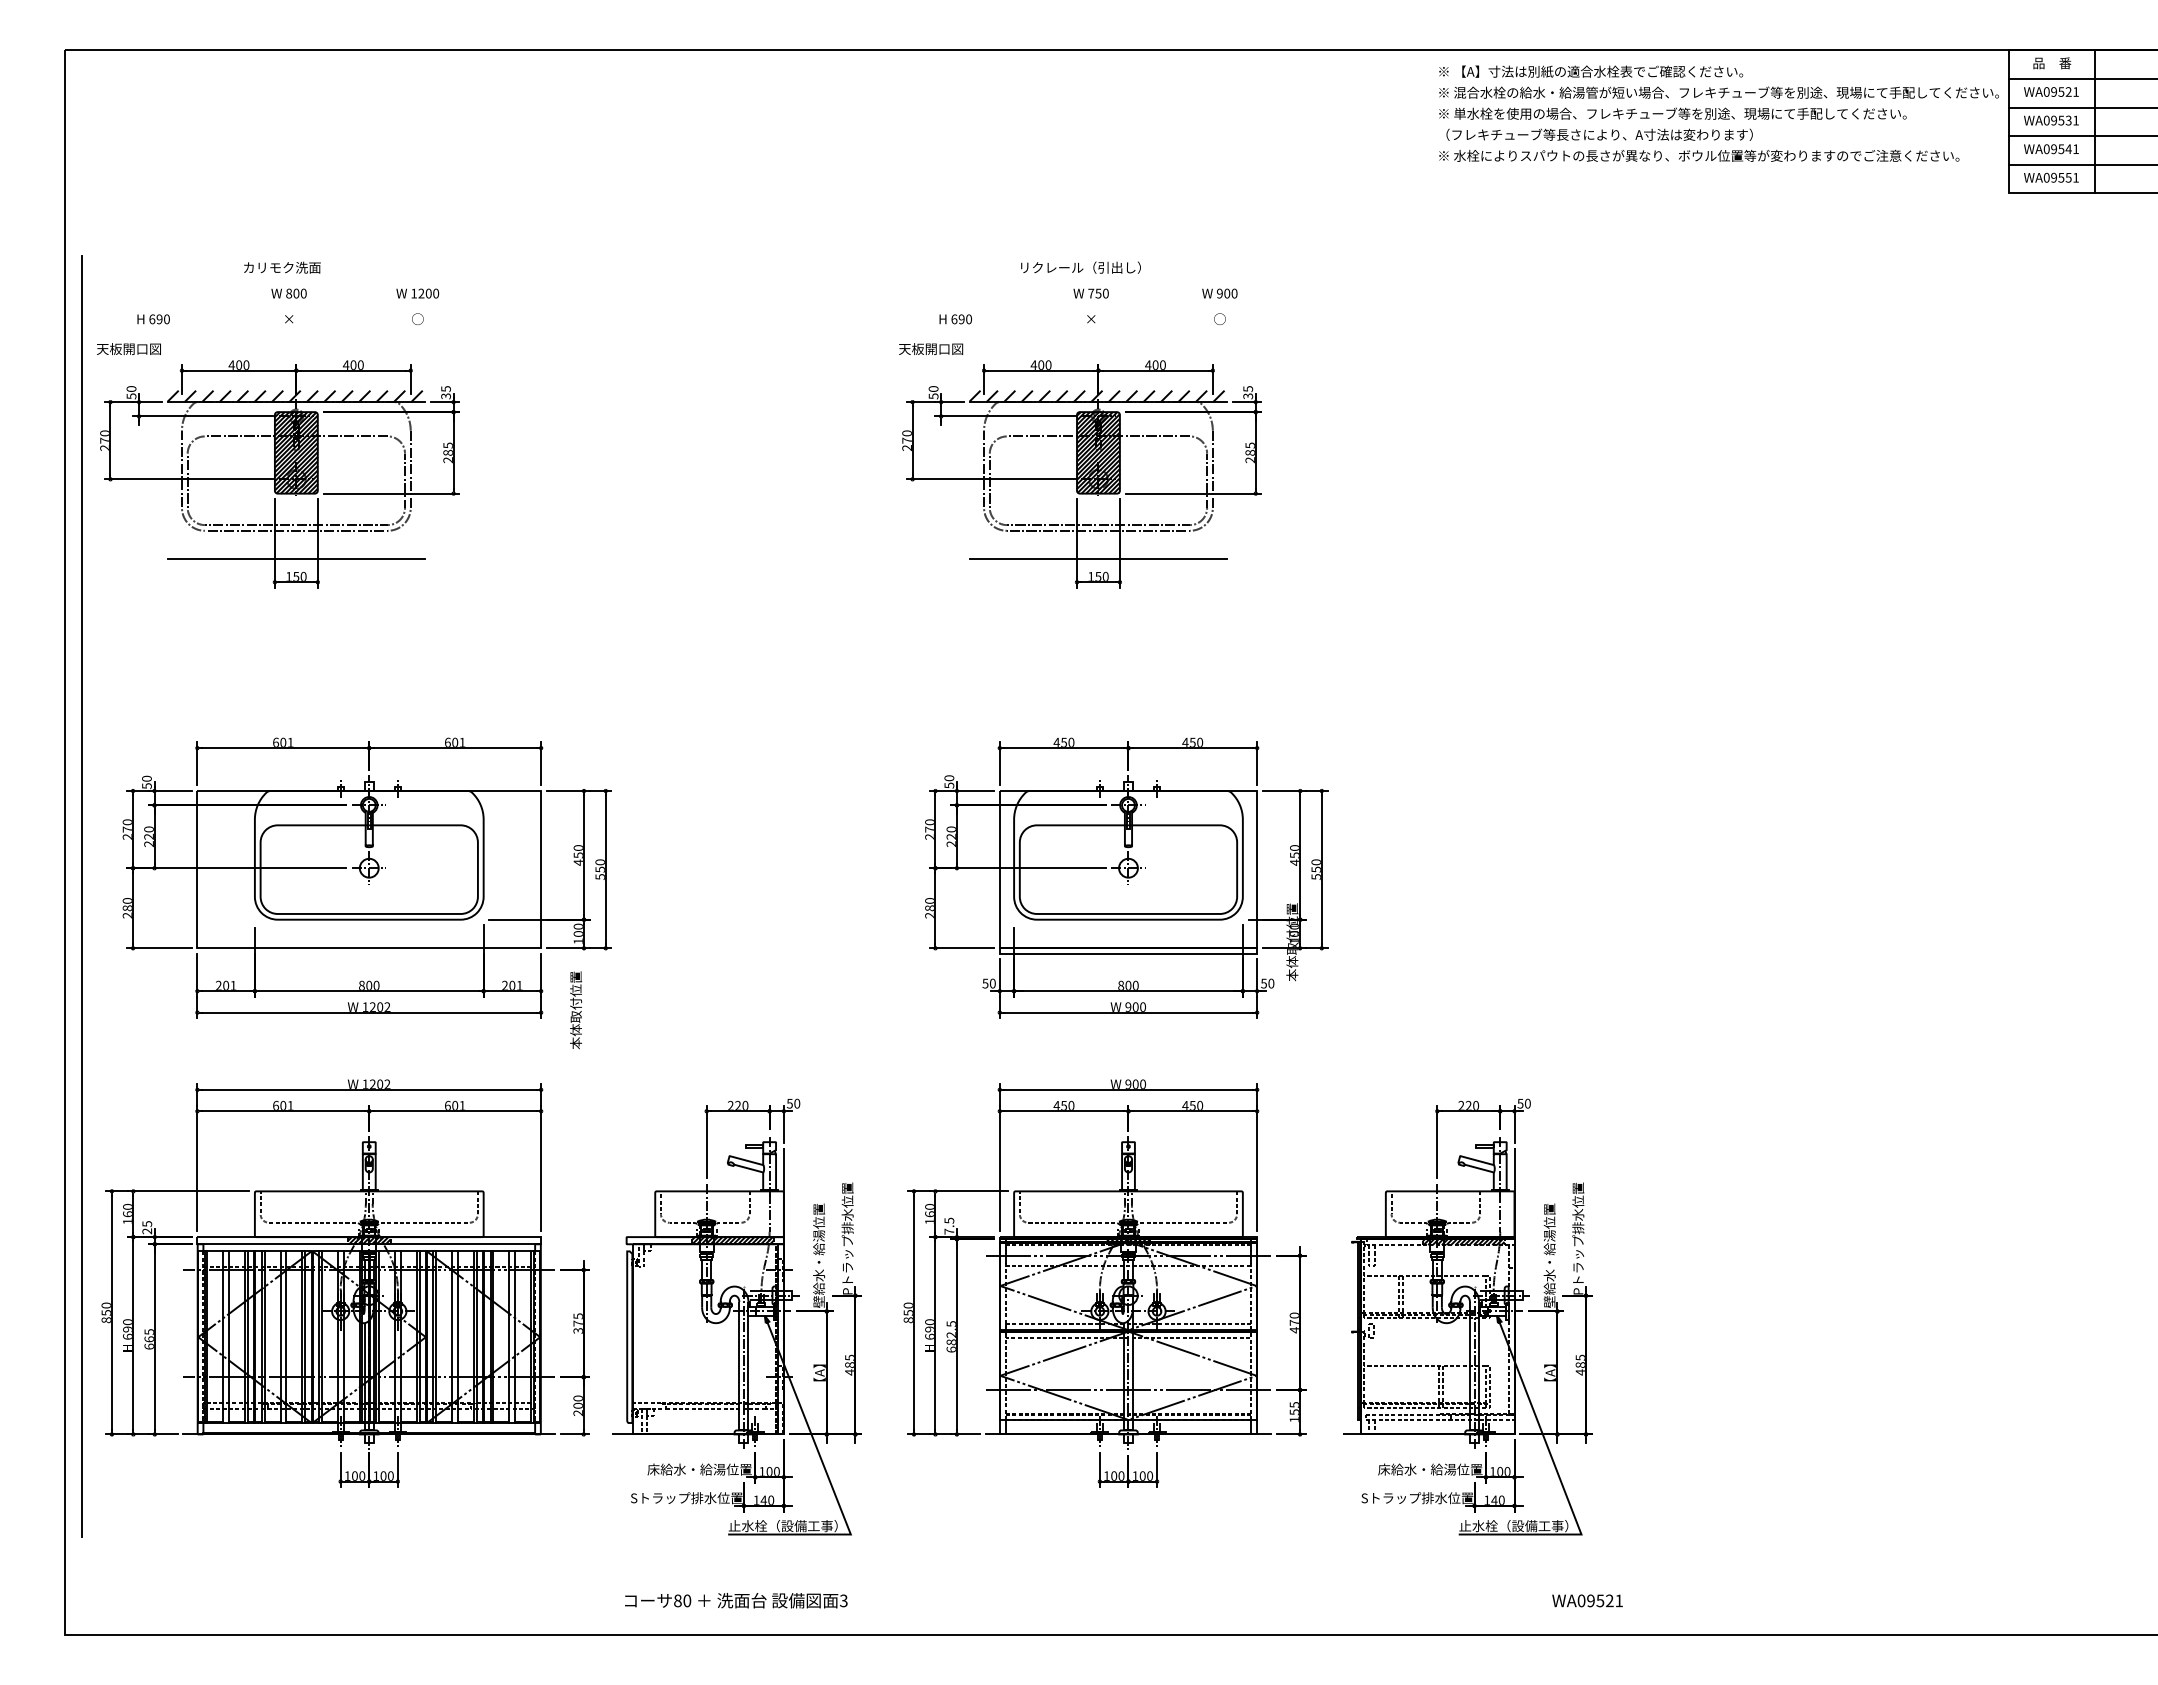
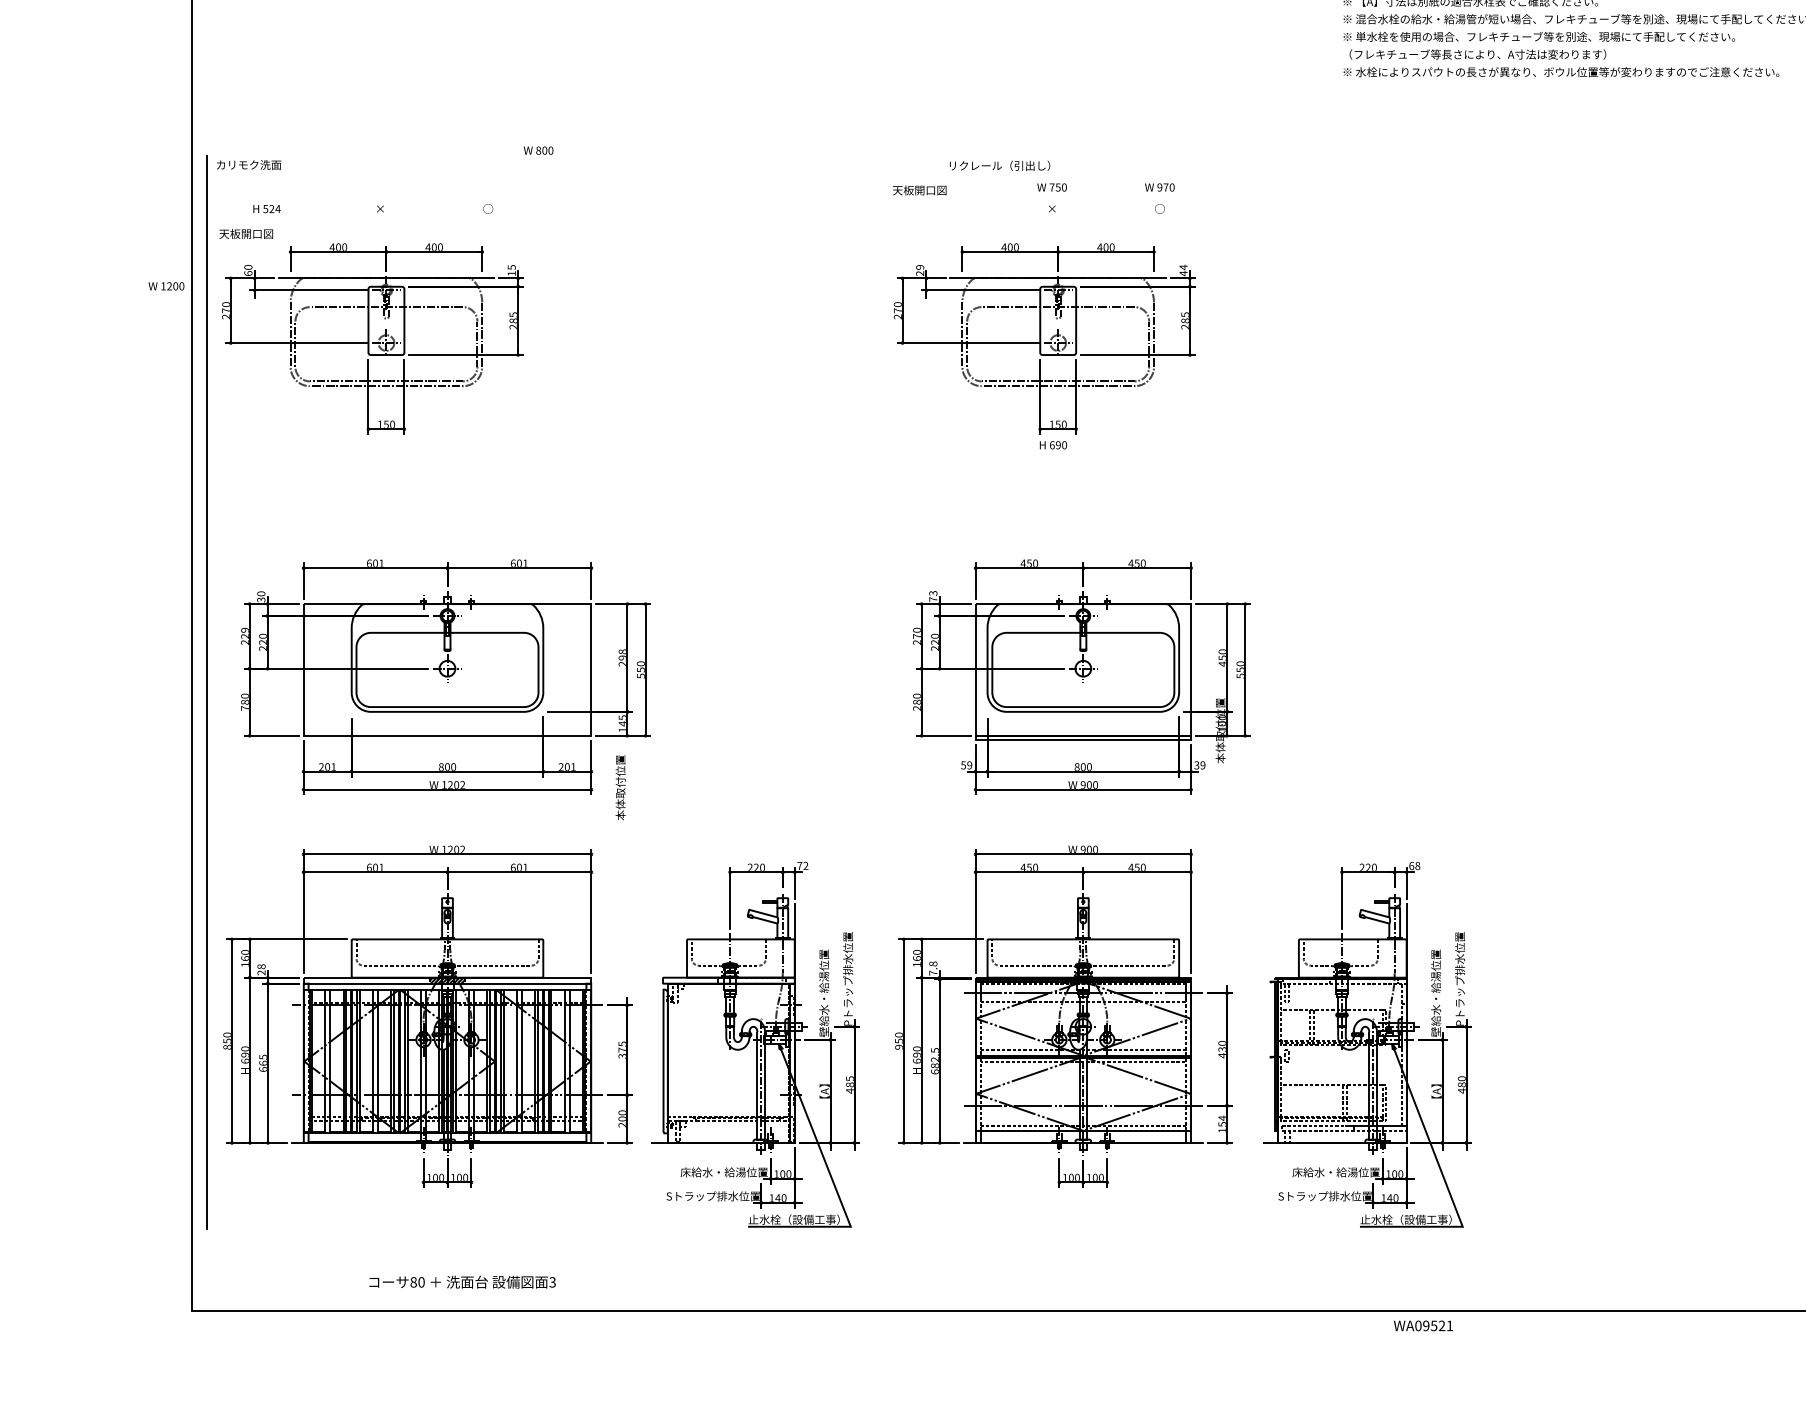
text: (282, 267) -> (249, 164), moved
text: (1080, 267) -> (999, 165), moved
text: (288, 293) -> (538, 150), moved
text: (417, 293) -> (166, 286), moved
text: (1227, 293) -> (1166, 187), 900 -> 970
text: (159, 319) -> (271, 209), 690 -> 524
text: (955, 319) -> (1053, 445), moved
text: (931, 349) -> (920, 190), moved
text: (933, 392) -> (920, 270), 50 -> 29
text: (1248, 392) -> (1183, 270), 35 -> 44
text: (131, 396) -> (248, 273), 50 -> 60
hatch: (294, 396) -> (384, 273), removed
text: (445, 396) -> (511, 273), 35 -> 15
hatch: (1096, 396) -> (1056, 273), removed
hatch: (295, 452) -> (385, 320), removed
hatch: (1098, 452) -> (1058, 320), removed
line: (296, 559) -> (386, 410), removed
line: (1098, 559) -> (1058, 410), removed
text: (949, 781) -> (933, 596), 50 -> 73
text: (146, 785) -> (260, 599), 50 -> 30
text: (126, 825) -> (244, 632), 270 -> 229
text: (577, 855) -> (621, 658), 450 -> 298
text: (126, 915) -> (244, 708), 280 -> 780
text: (577, 930) -> (621, 720), 100 -> 145
text: (992, 983) -> (969, 765), 50 -> 59
text: (1267, 983) -> (1199, 765), 50 -> 39
text: (793, 1103) -> (802, 865), 50 -> 72
text: (1523, 1103) -> (1414, 865), 50 -> 68
text: (949, 1220) -> (933, 963), 7.5 -> 7.8
text: (146, 1223) -> (260, 966), 25 -> 28
hatch: (732, 1240) -> (751, 980), removed
hatch: (1463, 1241) -> (1363, 981), removed
text: (907, 1320) -> (898, 1047), 850 -> 950
text: (1293, 1322) -> (1221, 1049), 470 -> 430
text: (1579, 1357) -> (1461, 1078), 485 -> 480
text: (1293, 1404) -> (1221, 1117), 155 -> 154
text: (736, 1600) -> (462, 1282), moved
text: (1587, 1600) -> (1423, 1325), moved

